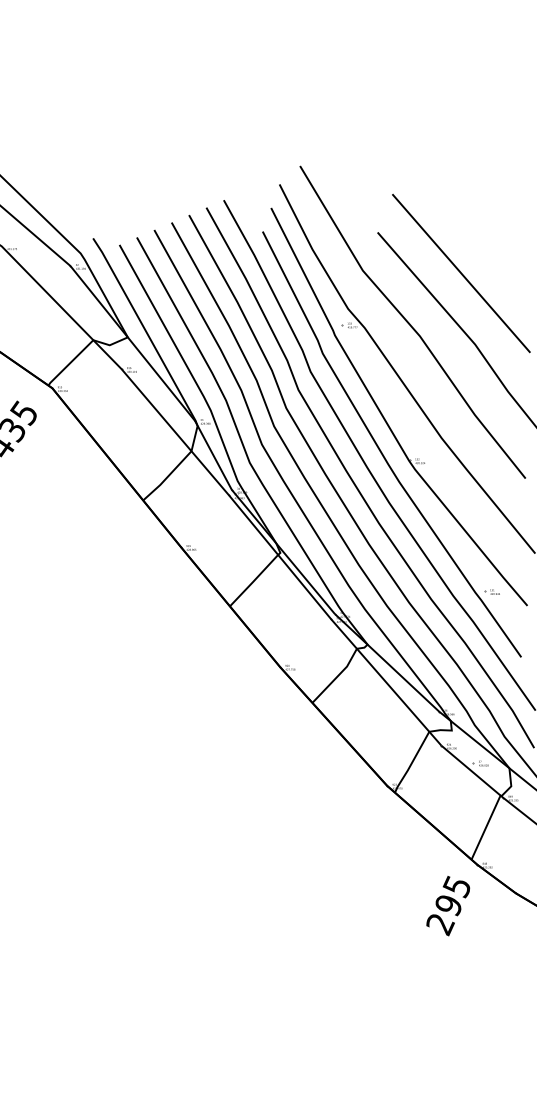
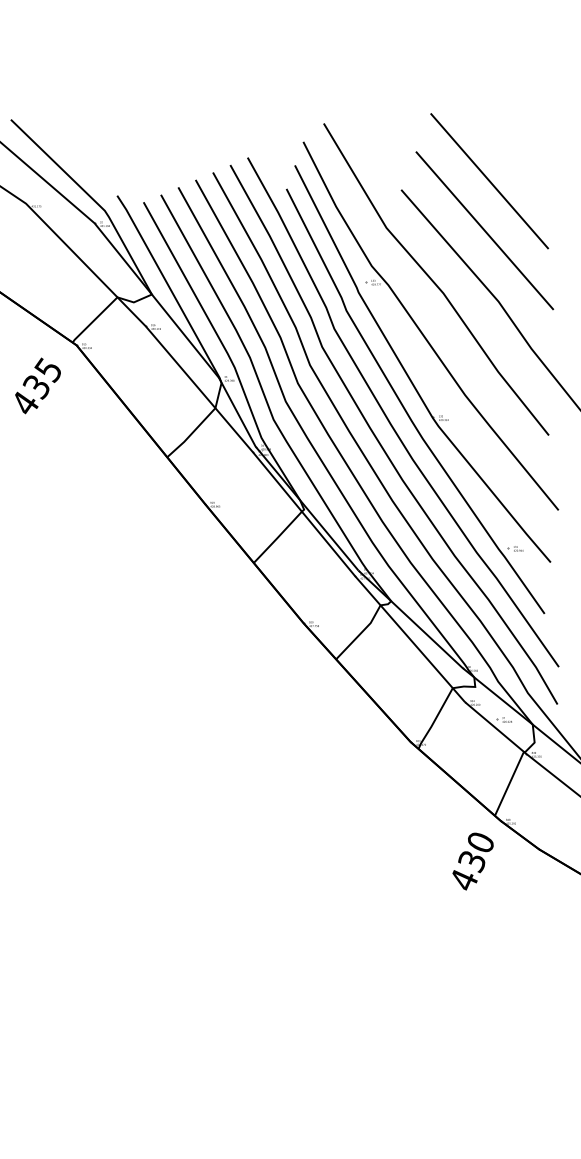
line: (466, 224) -> (489, 181), added
text: (448, 906) -> (471, 862), 295 -> 430

